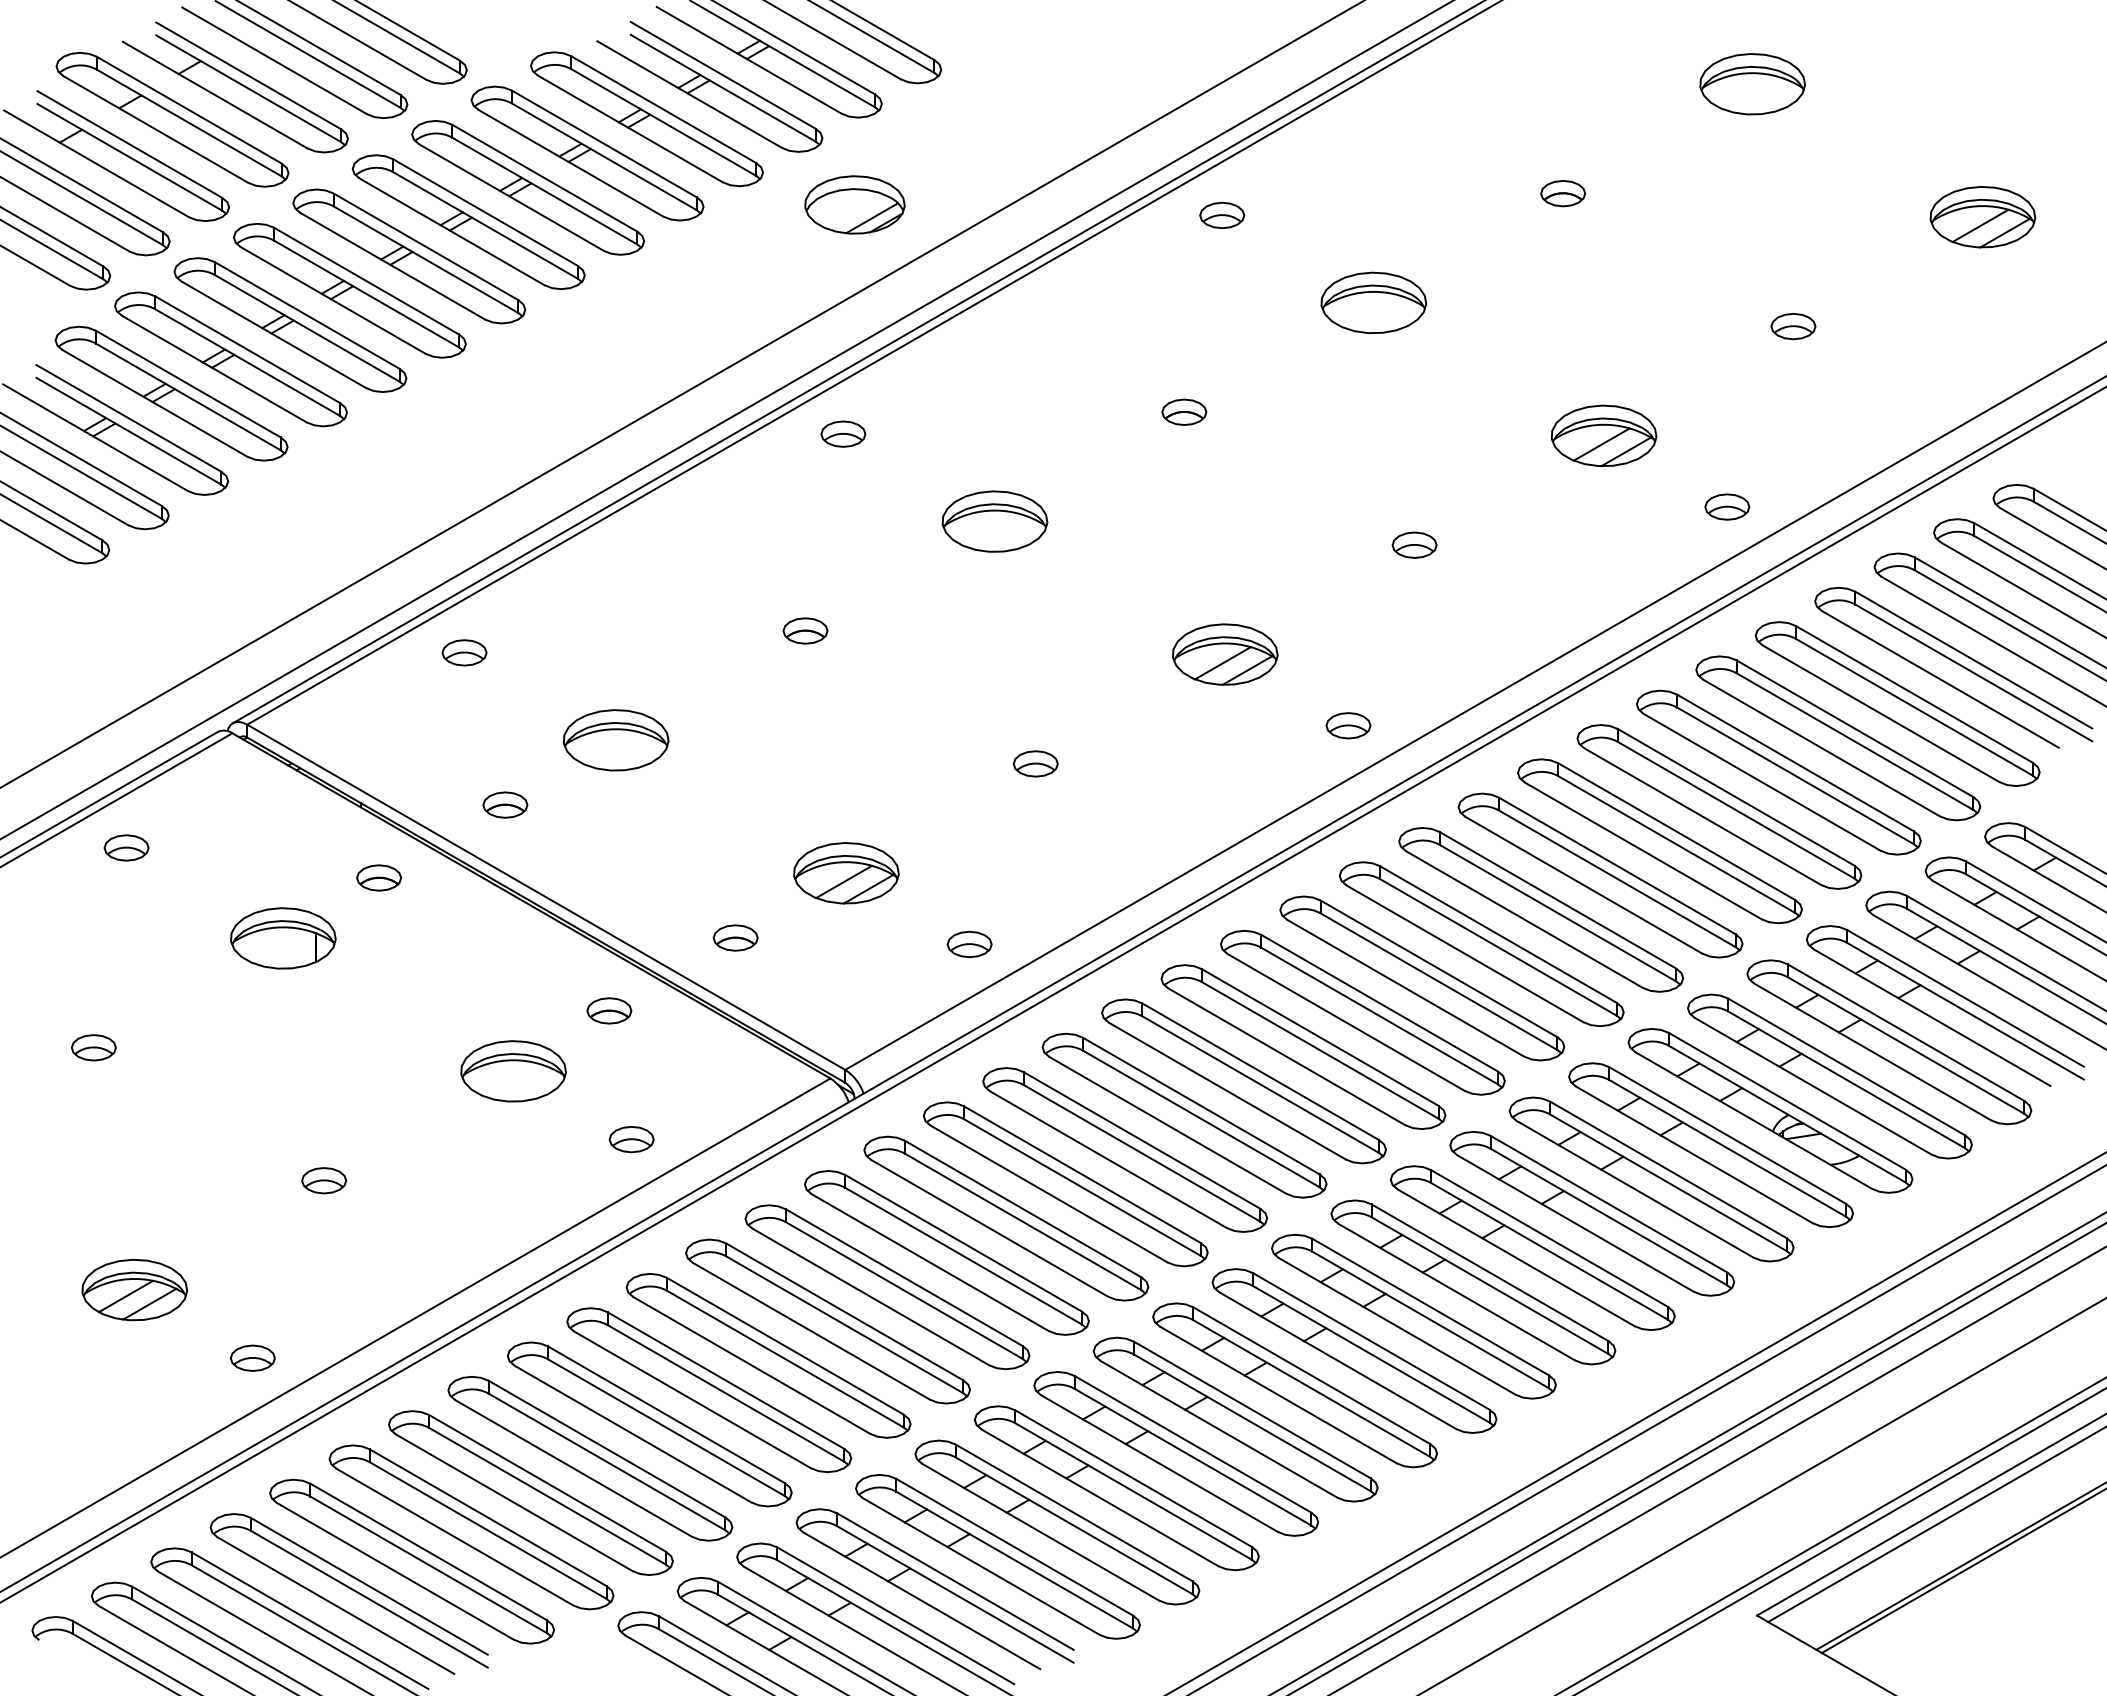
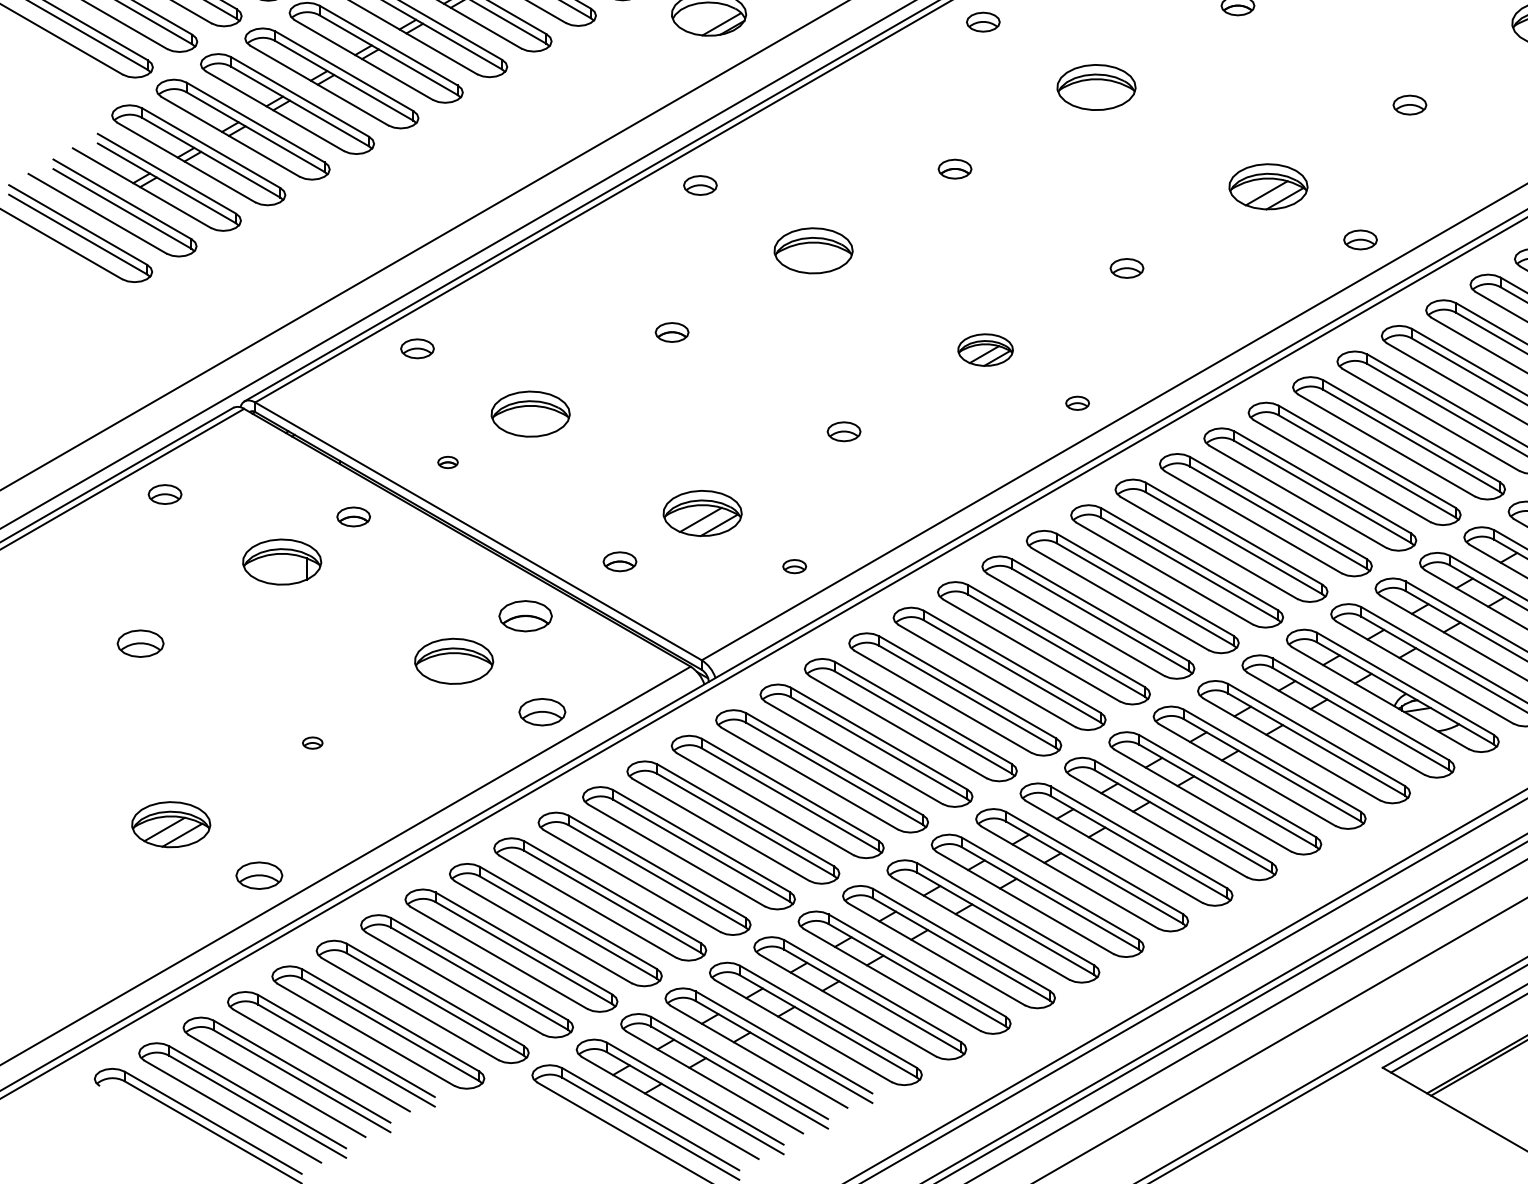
part: (1225, 654) -> (985, 350), size x0.7
part: (1348, 725) -> (1077, 403), size x0.7
part: (505, 804) -> (448, 462), size x0.6
part: (969, 944) -> (794, 566), size x0.7
part: (609, 1010) -> (525, 615), size x1.6
part: (93, 1047) -> (140, 643), size x1.4
part: (631, 1139) -> (542, 712), size x1.4
part: (324, 1180) -> (312, 742), size x0.6
part: (252, 1357) -> (259, 875), size x1.4

